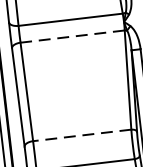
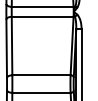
line: (72, 36) -> (42, 16), dashed -> solid
line: (80, 135) -> (40, 75), dashed -> solid

